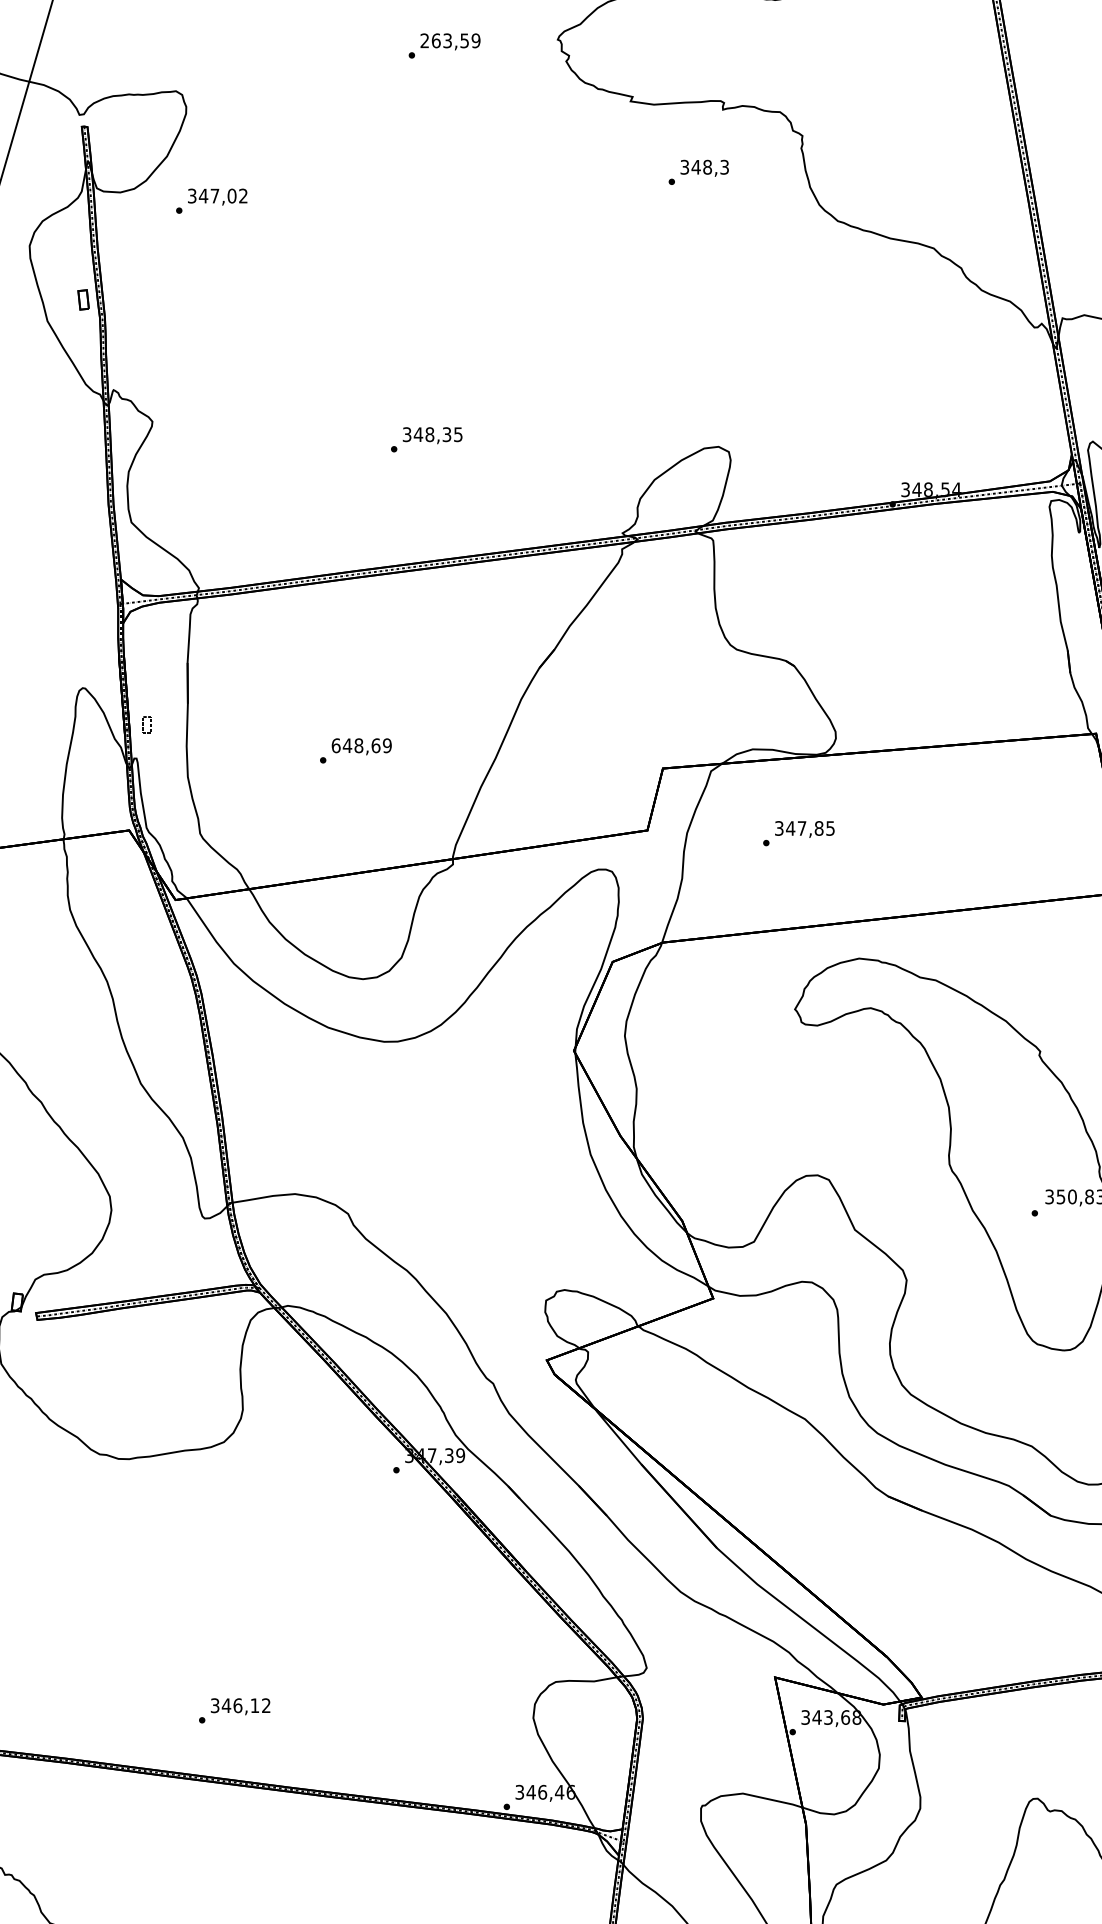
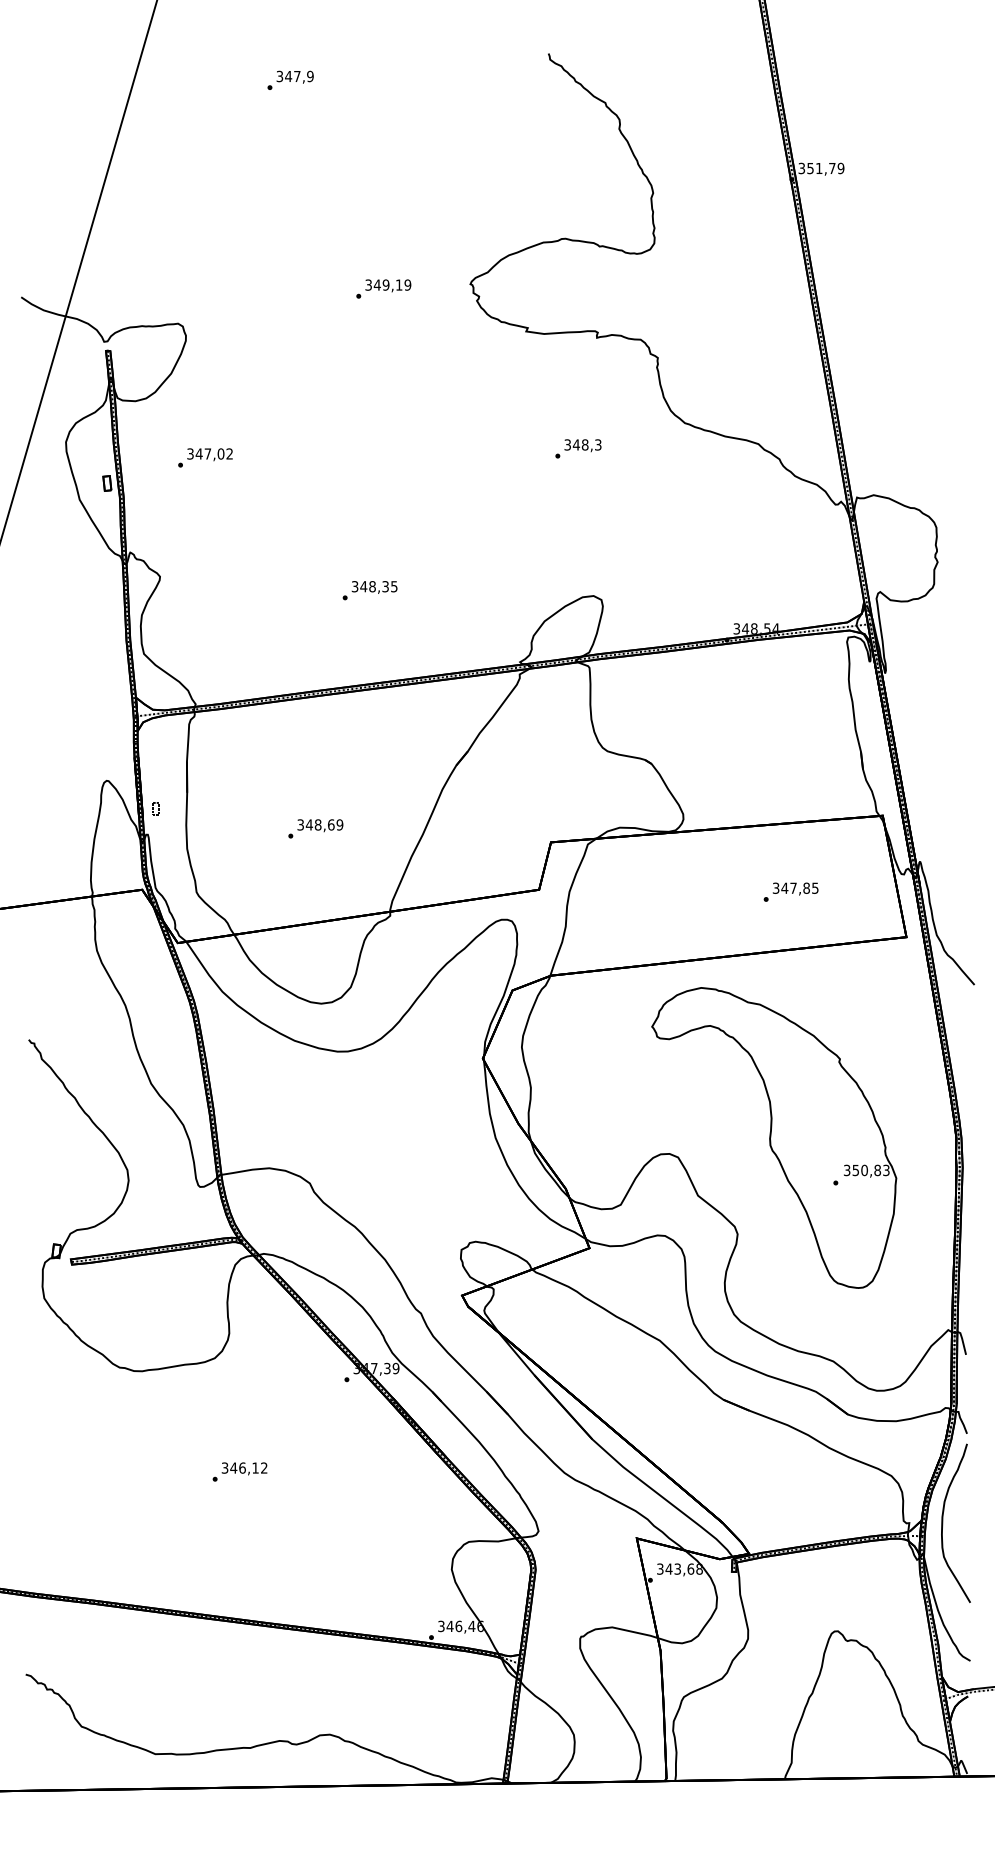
text: (444, 40) -> (383, 284), 263,59 -> 349,19
text: (698, 171) -> (578, 448), moved
text: (211, 200) -> (205, 457), moved
text: (335, 745) -> (300, 824), 648,69 -> 348,69
text: (798, 832) -> (790, 891), moved
text: (233, 1710) -> (239, 1471), moved

